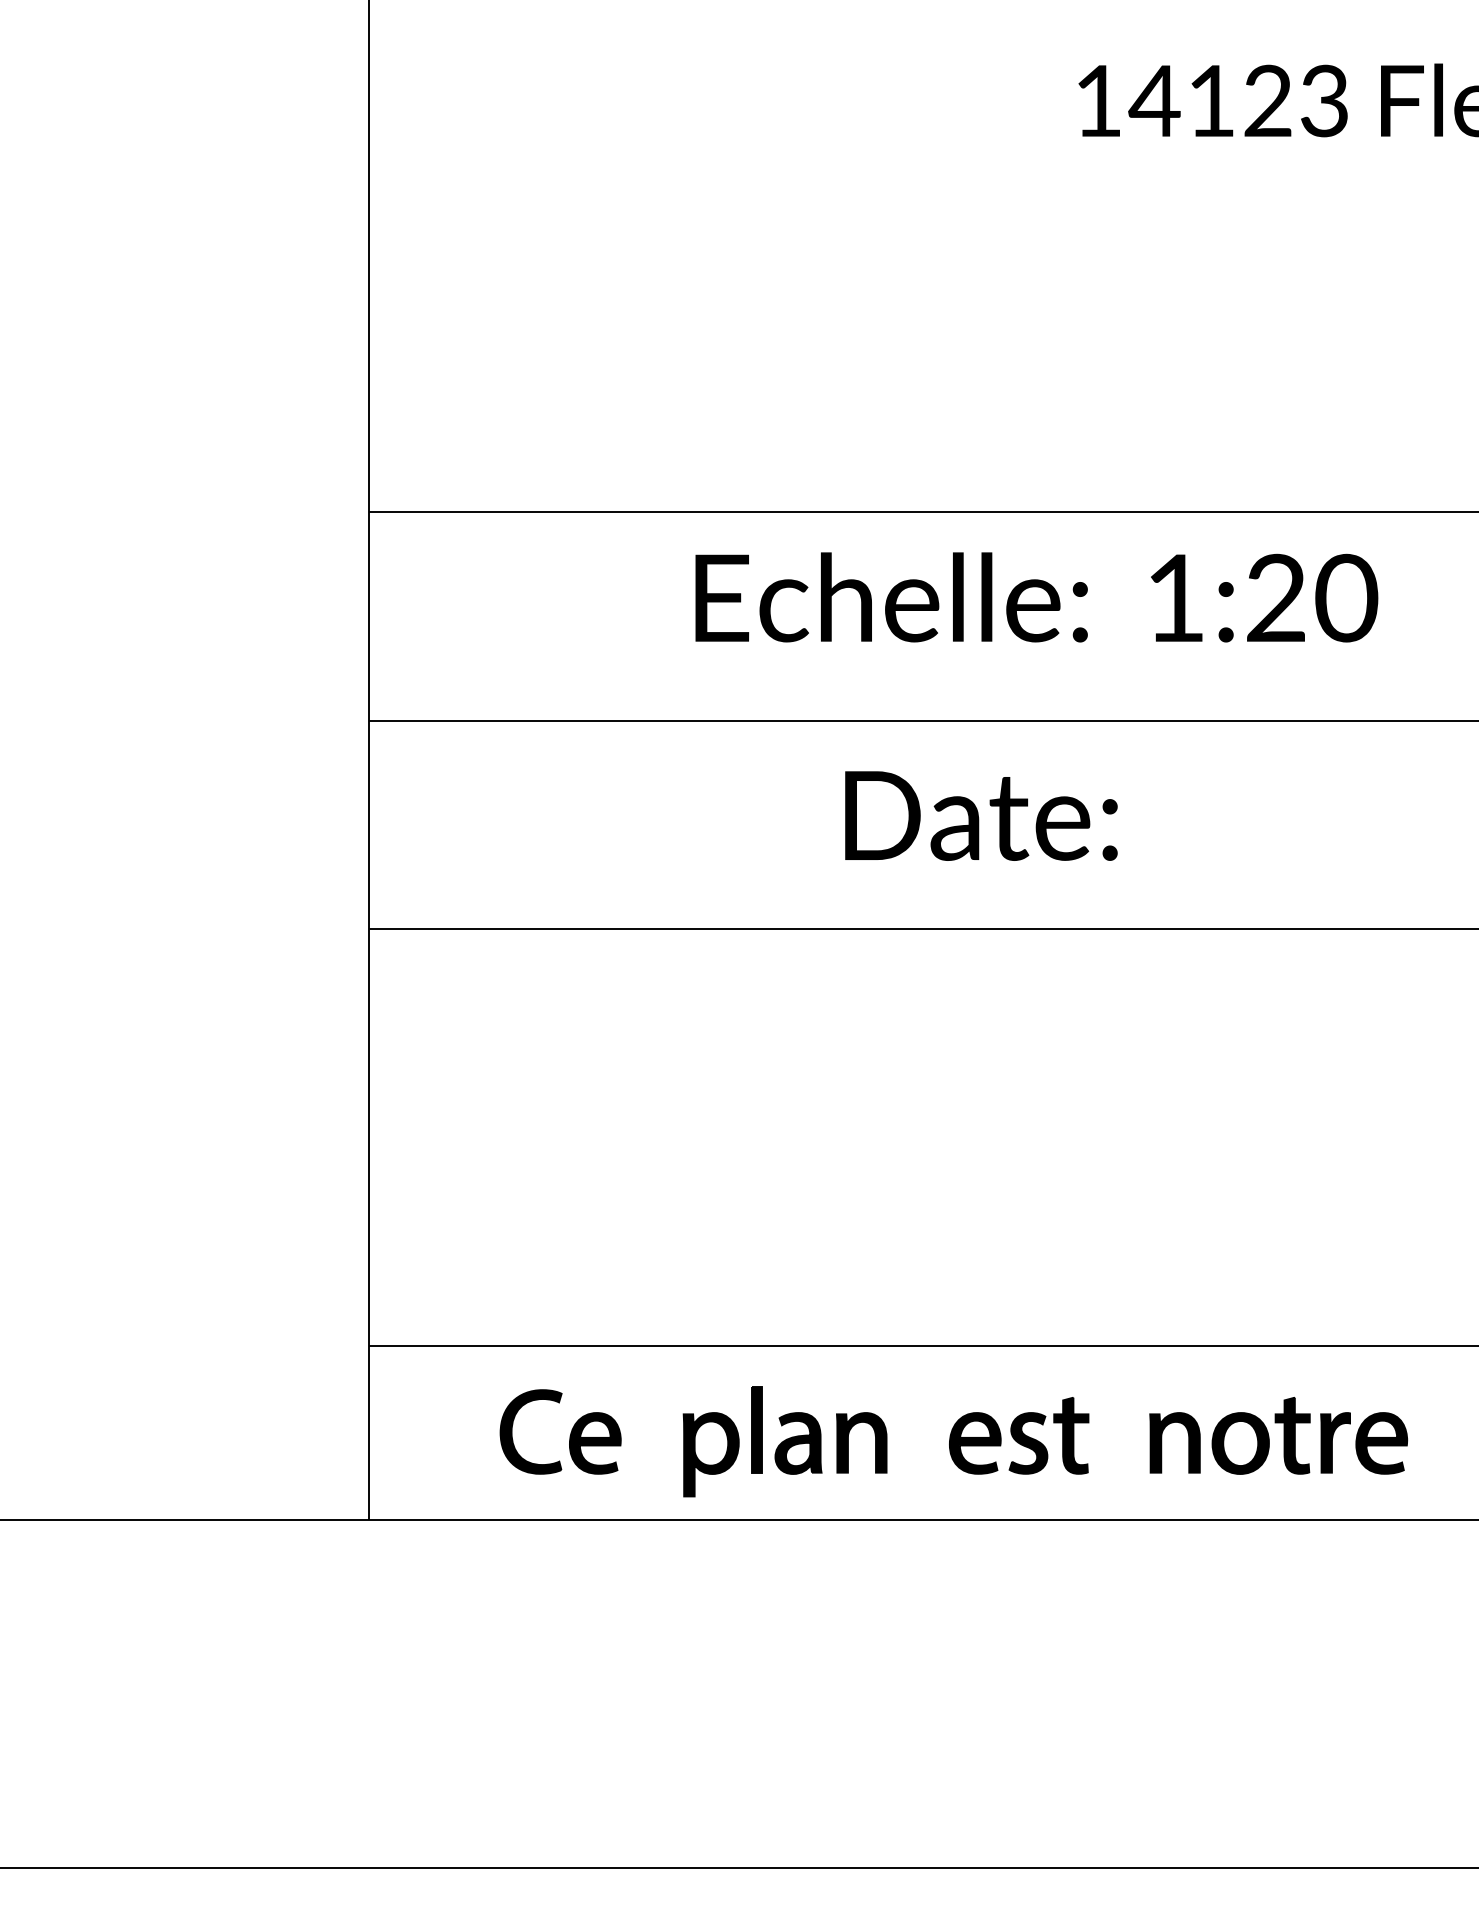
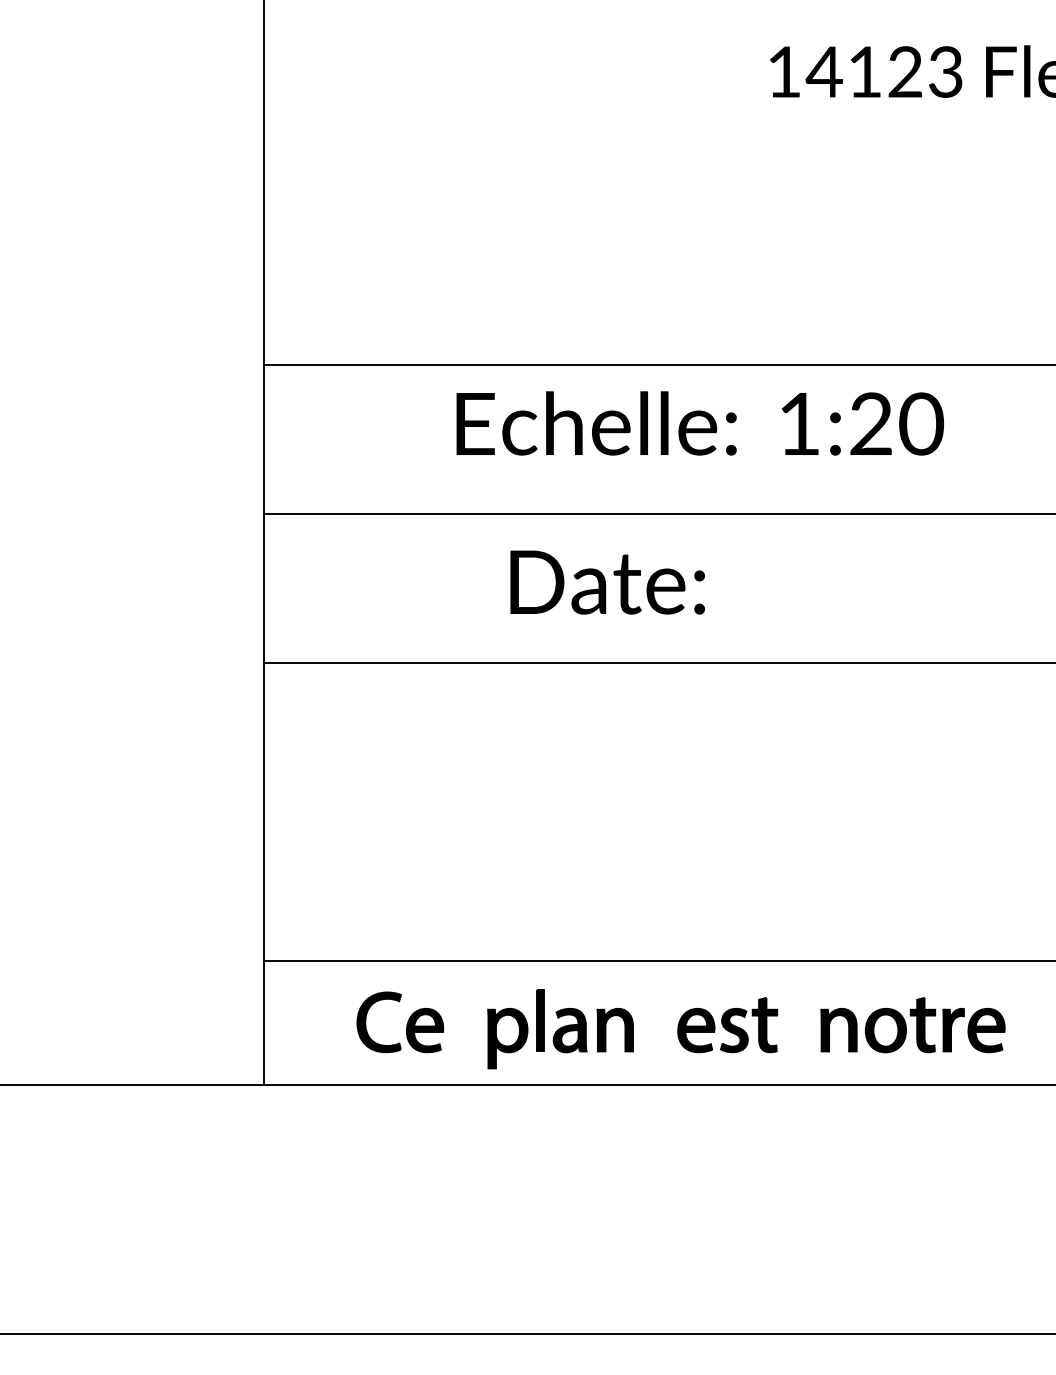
text: (1037, 597) -> (700, 423), moved
text: (981, 815) -> (607, 582), moved

